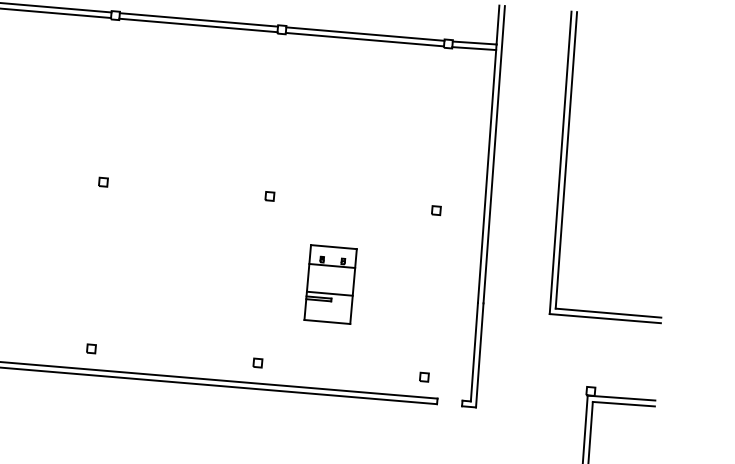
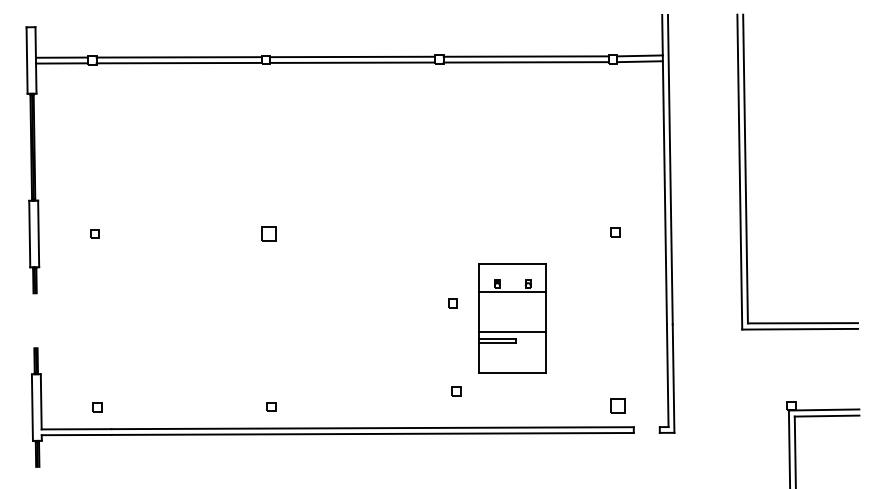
part: (103, 182) -> (268, 233), size x1.6
part: (269, 196) -> (452, 303), moved
part: (330, 284) -> (512, 318), size x1.4
part: (257, 362) -> (456, 391), moved
part: (424, 377) -> (618, 406), size x1.6

